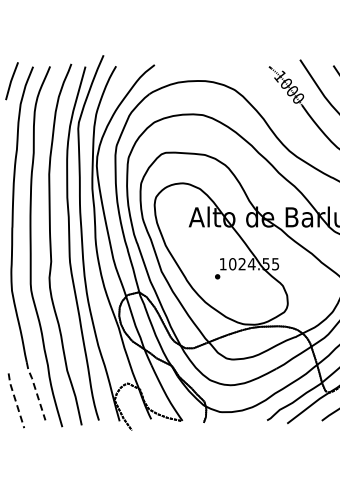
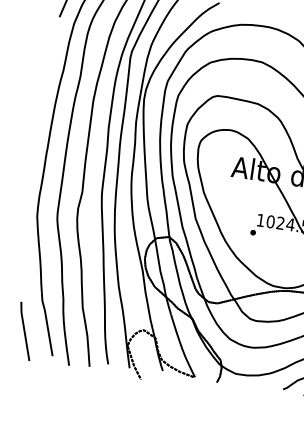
line: (35, 390) -> (46, 323), dashed -> solid
line: (15, 400) -> (24, 331), dashed -> solid

